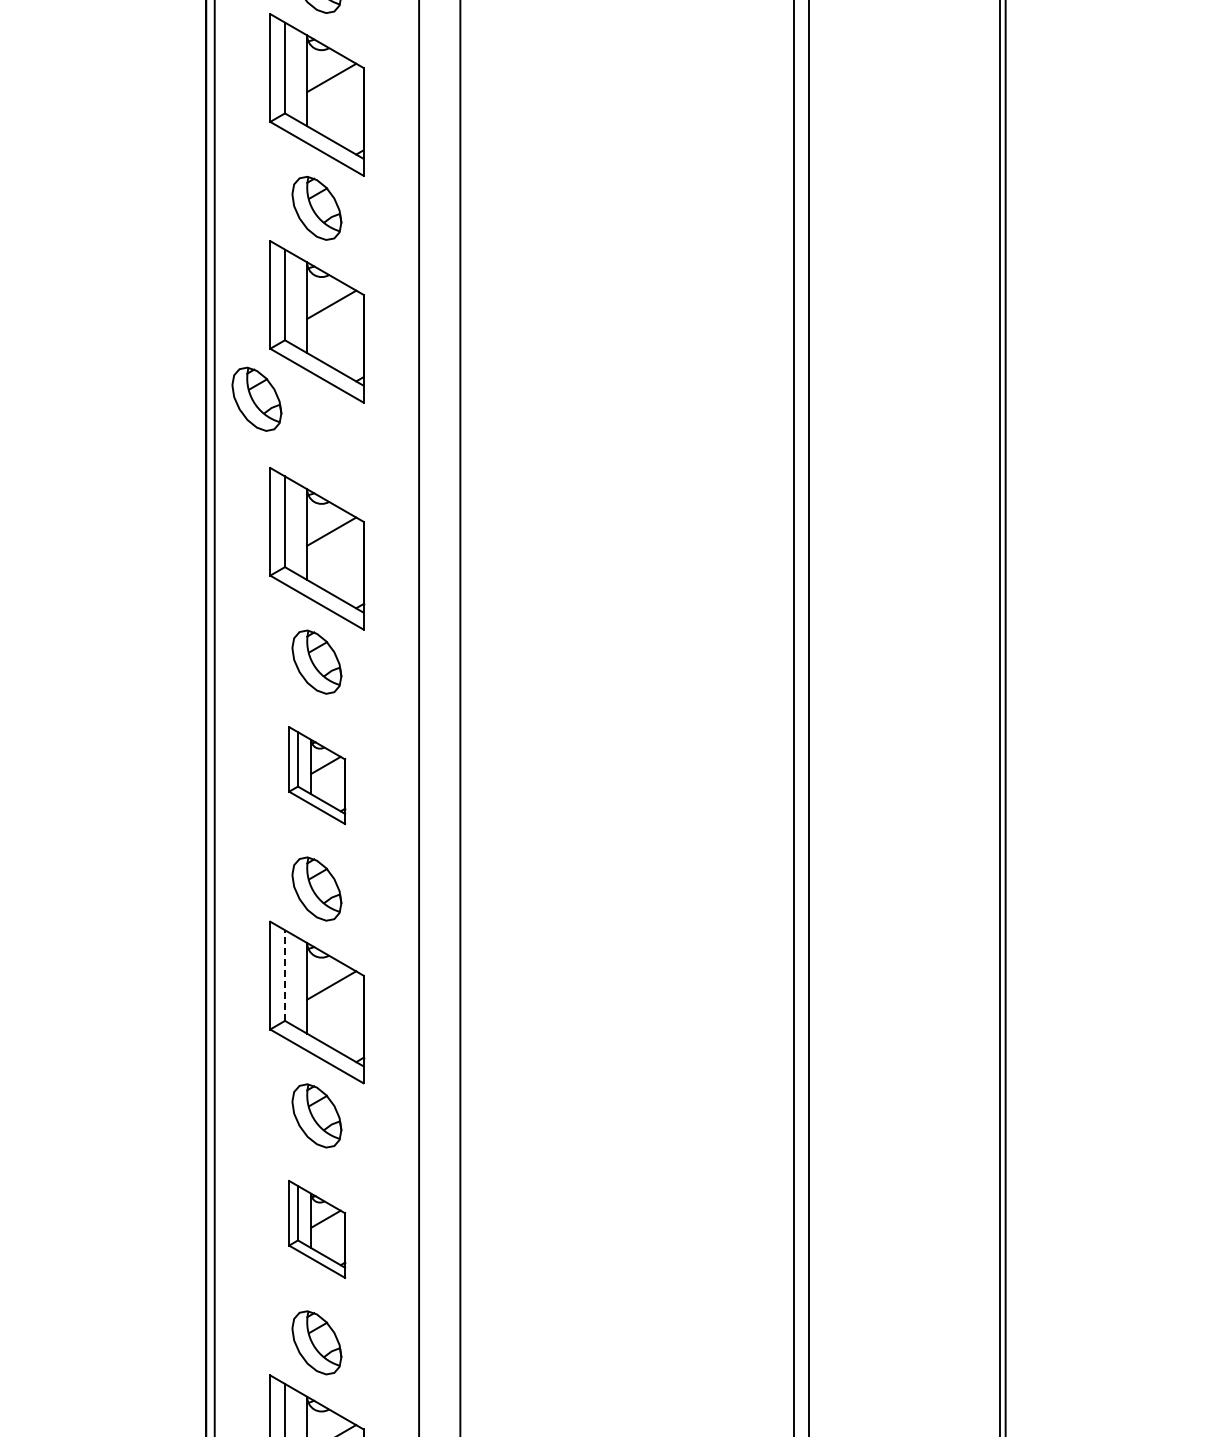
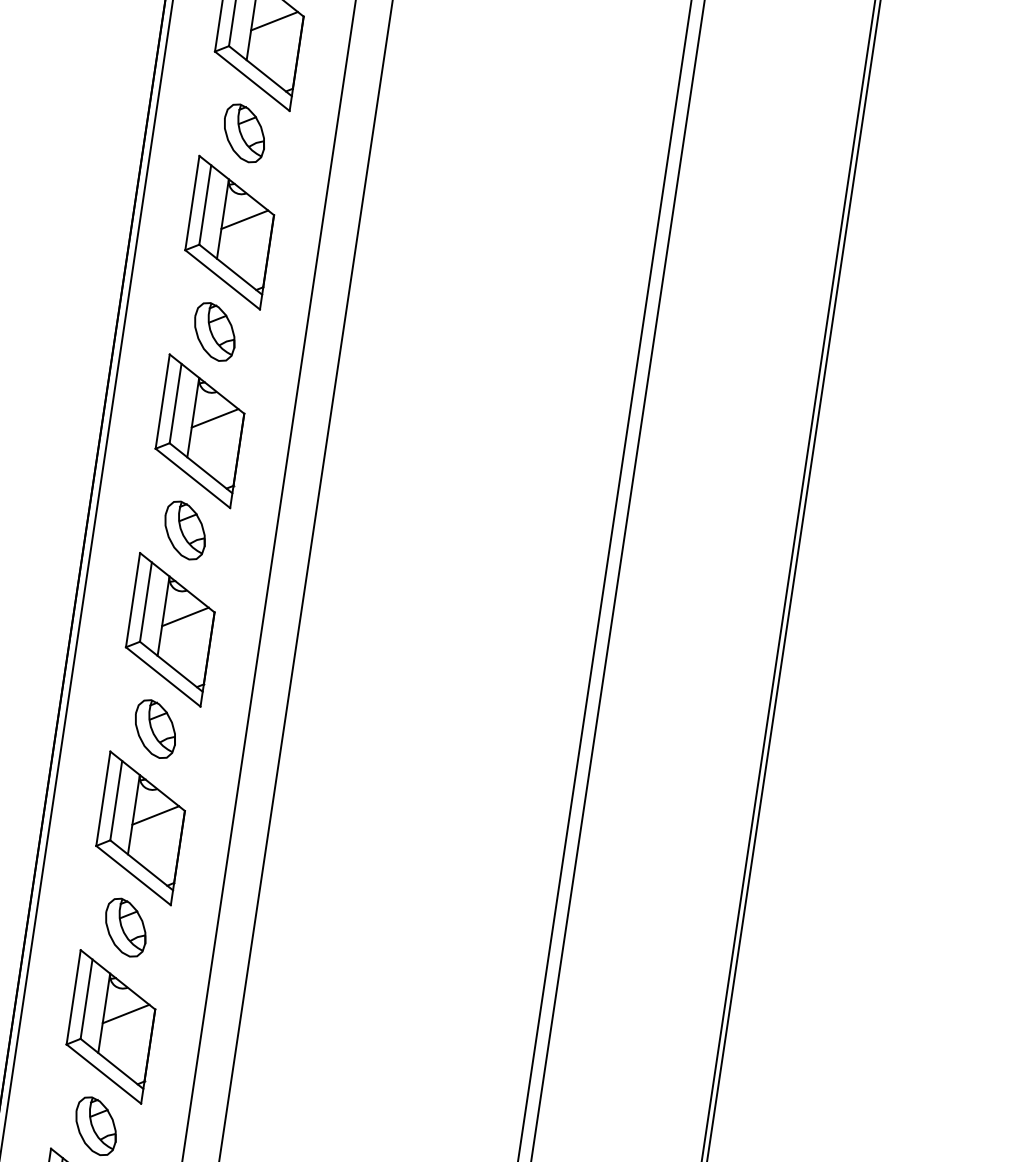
part: (256, 398) -> (214, 331), moved
part: (317, 775) -> (170, 629), size x1.67
line: (285, 975) -> (116, 800), dashed -> solid
part: (317, 1229) -> (111, 1027), size x1.67

